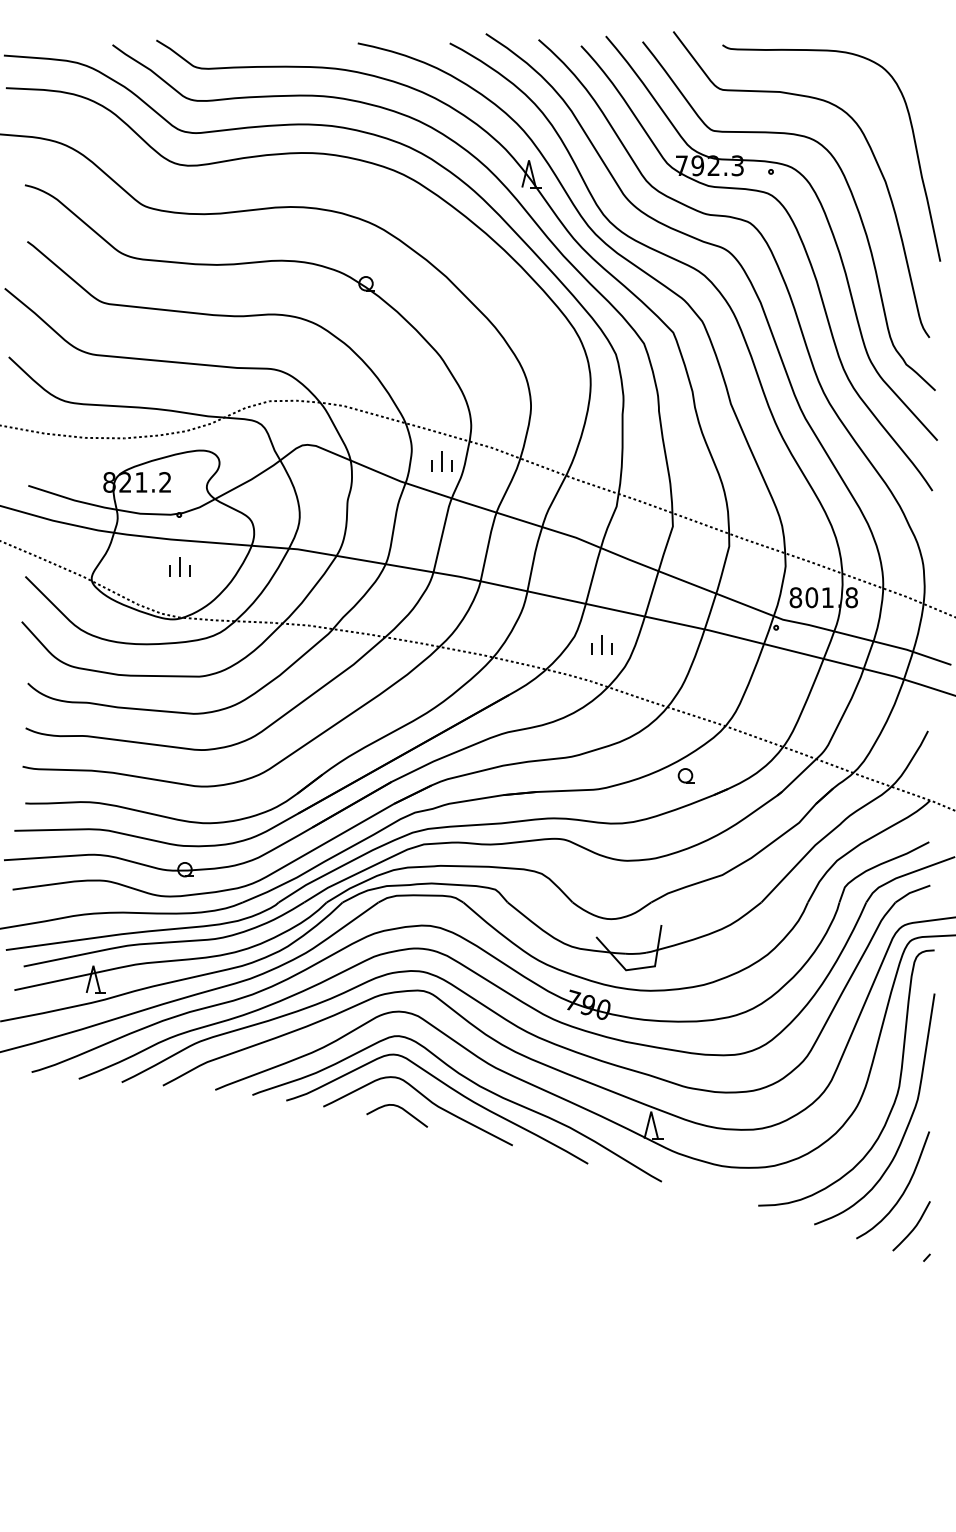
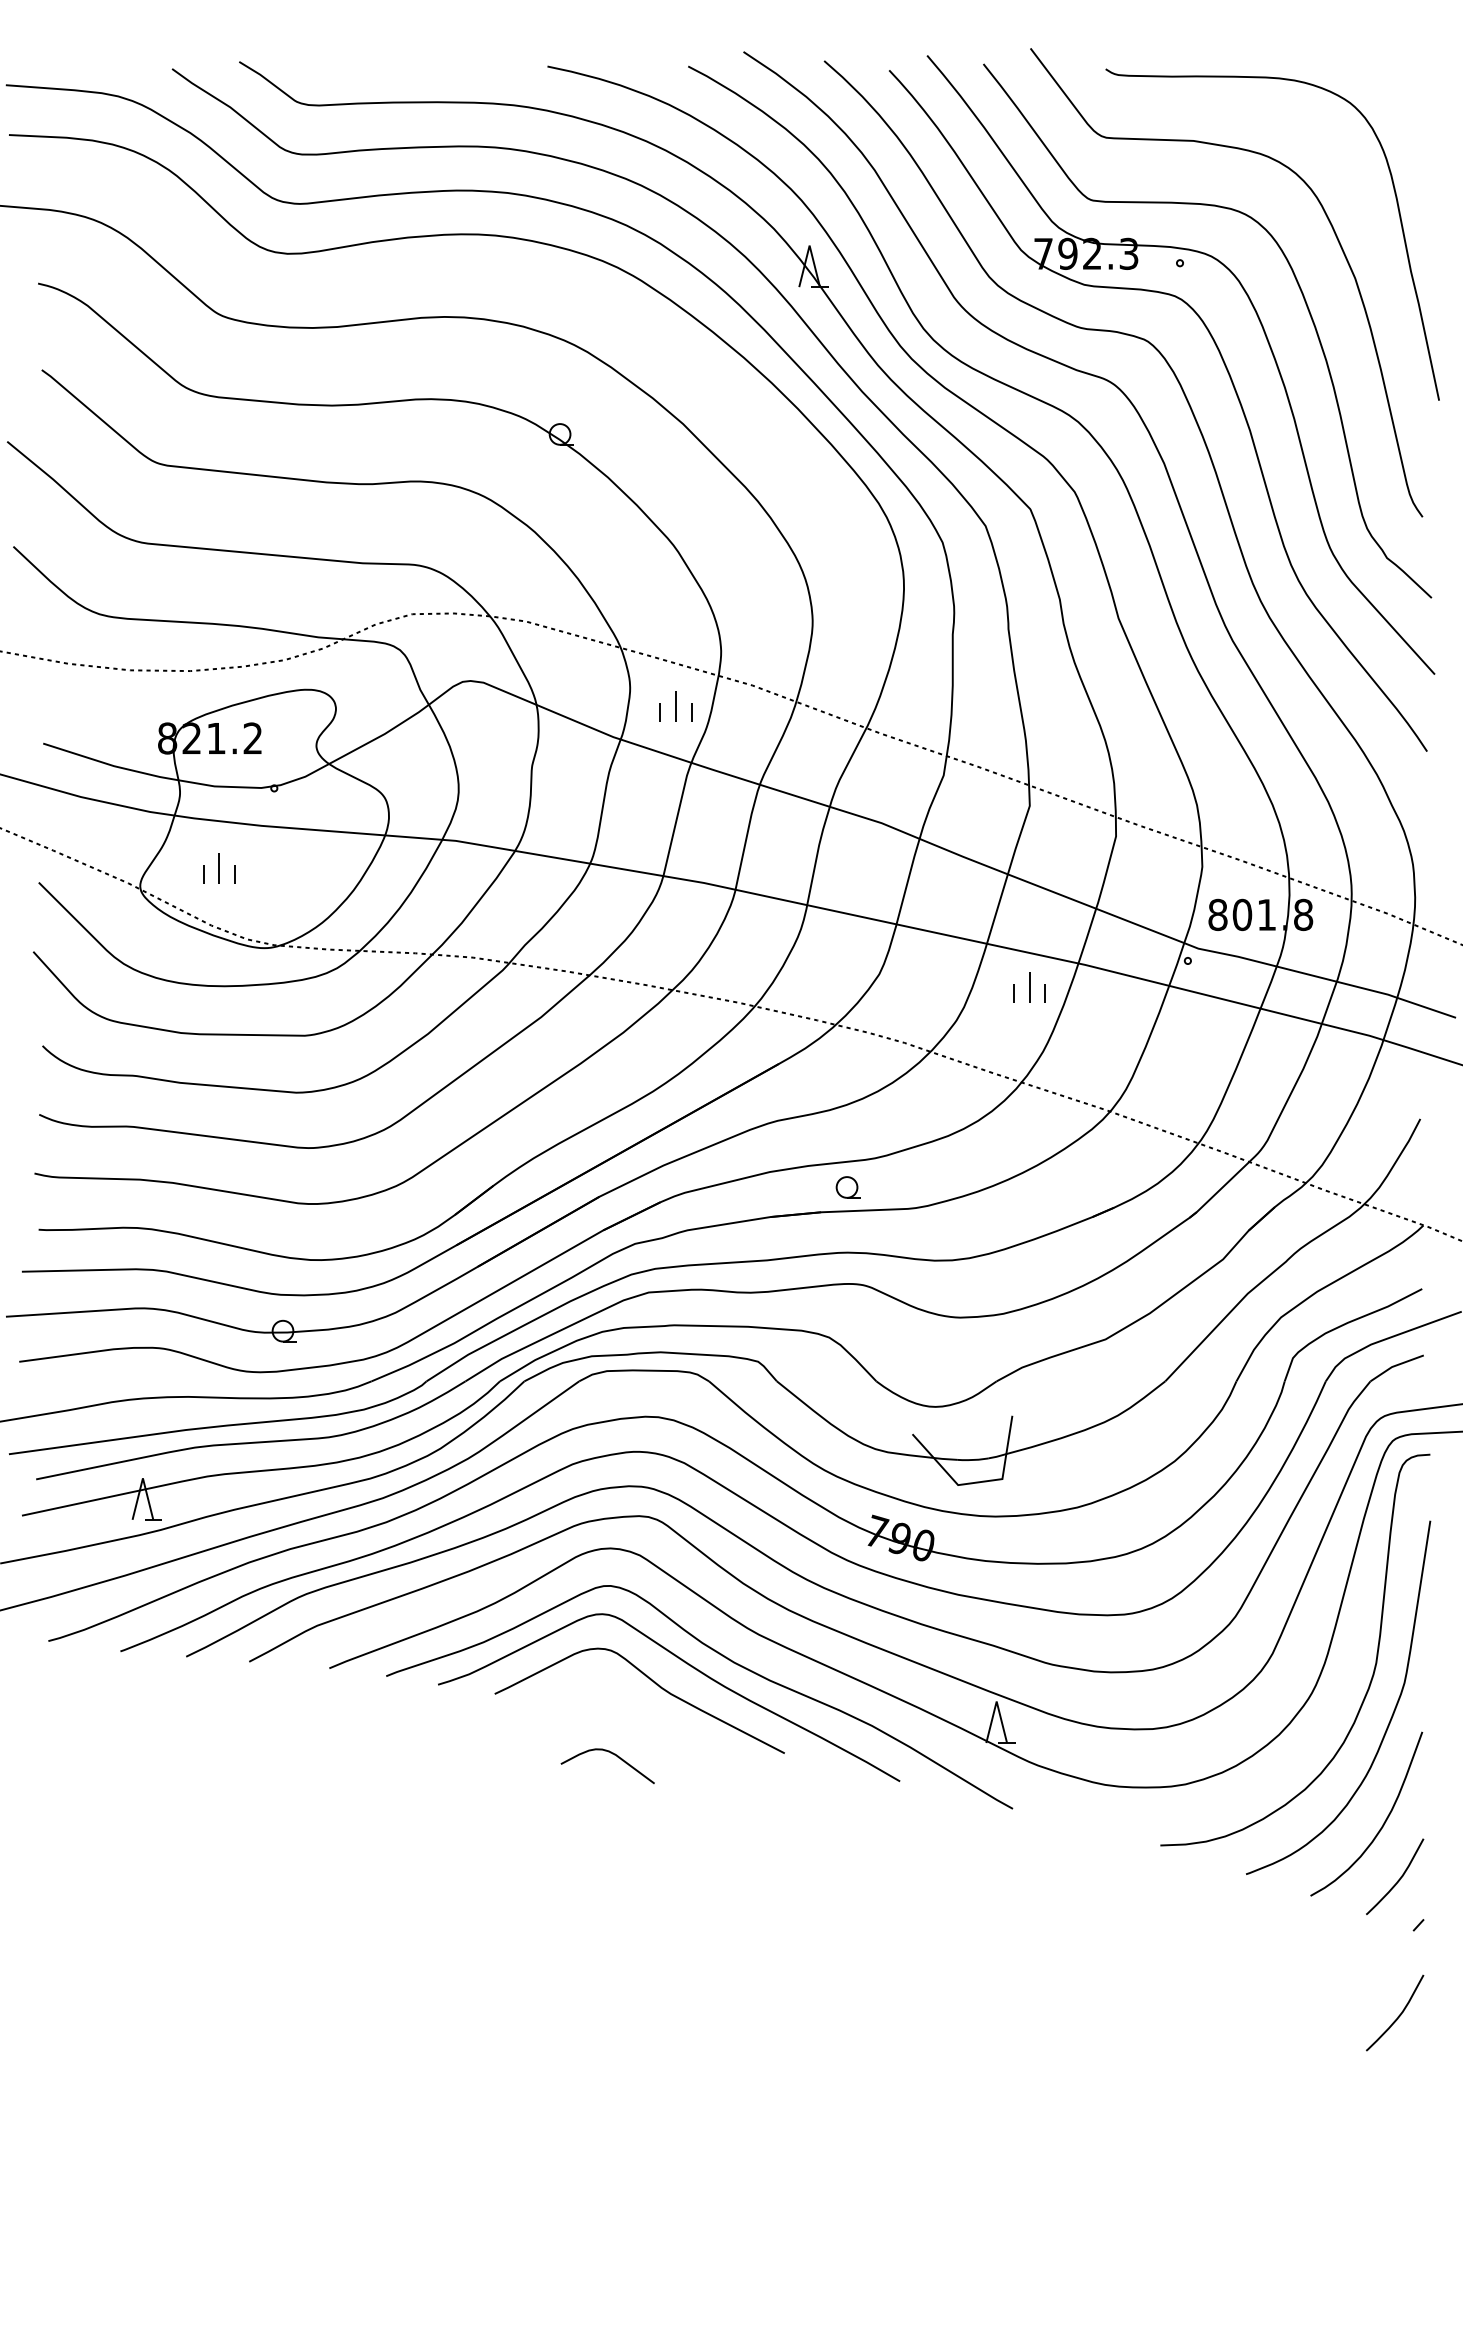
part: (179, 566) -> (218, 867), moved
part: (601, 644) -> (1029, 986), moved
part: (685, 775) -> (847, 1187), moved
curve: (399, 1108) -> (611, 1754), moved
curve: (913, 1316) -> (1398, 2015), added

